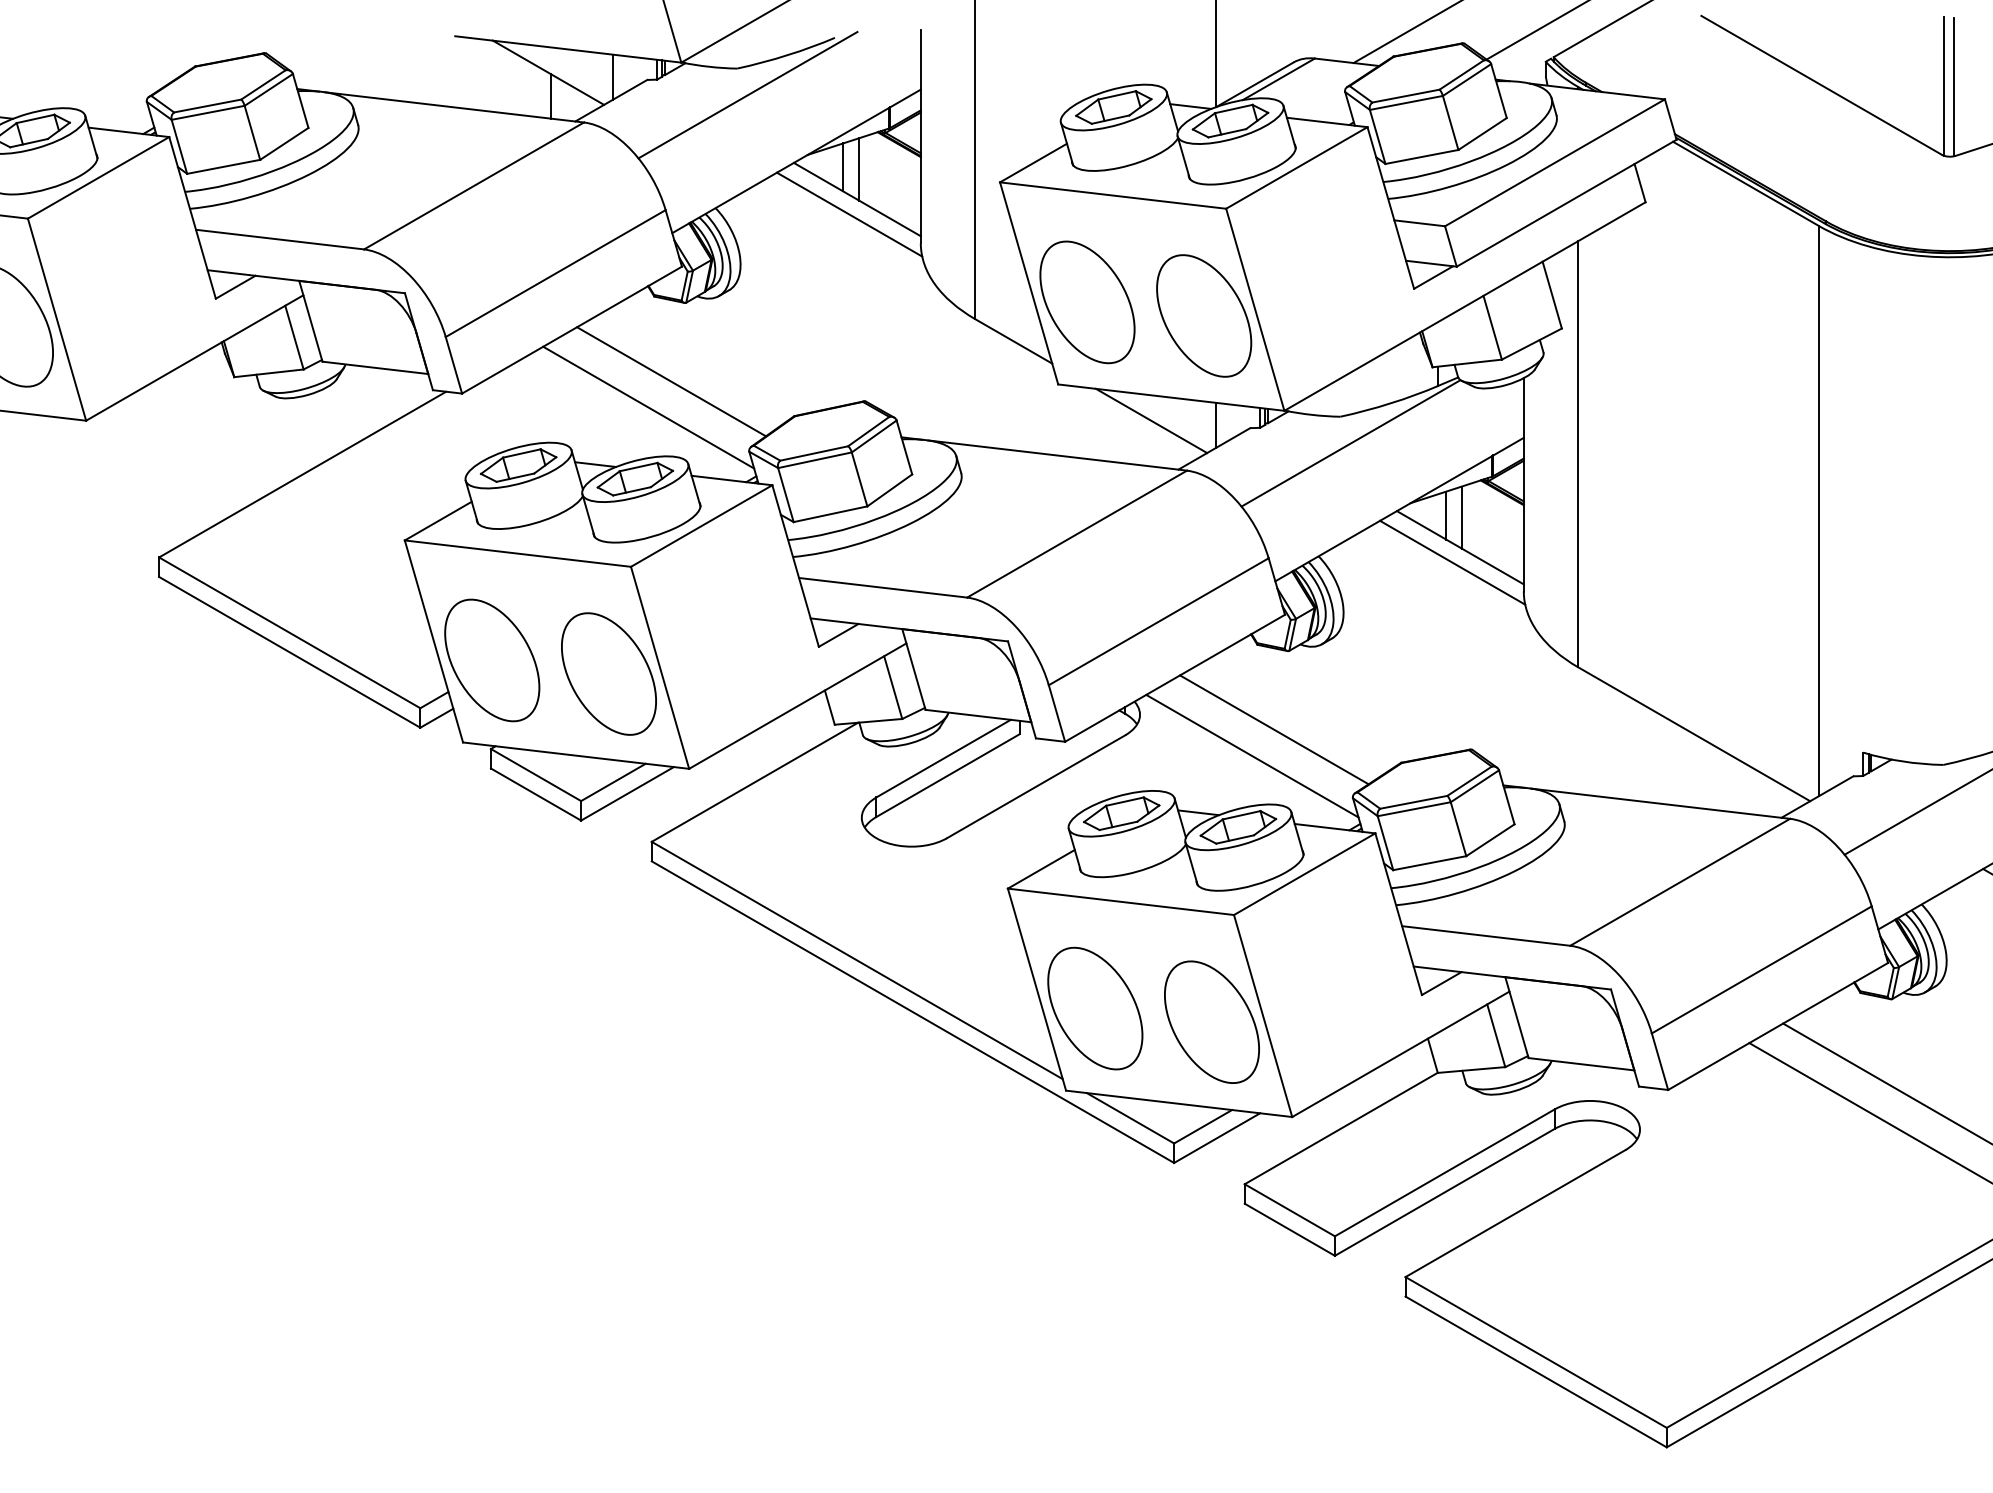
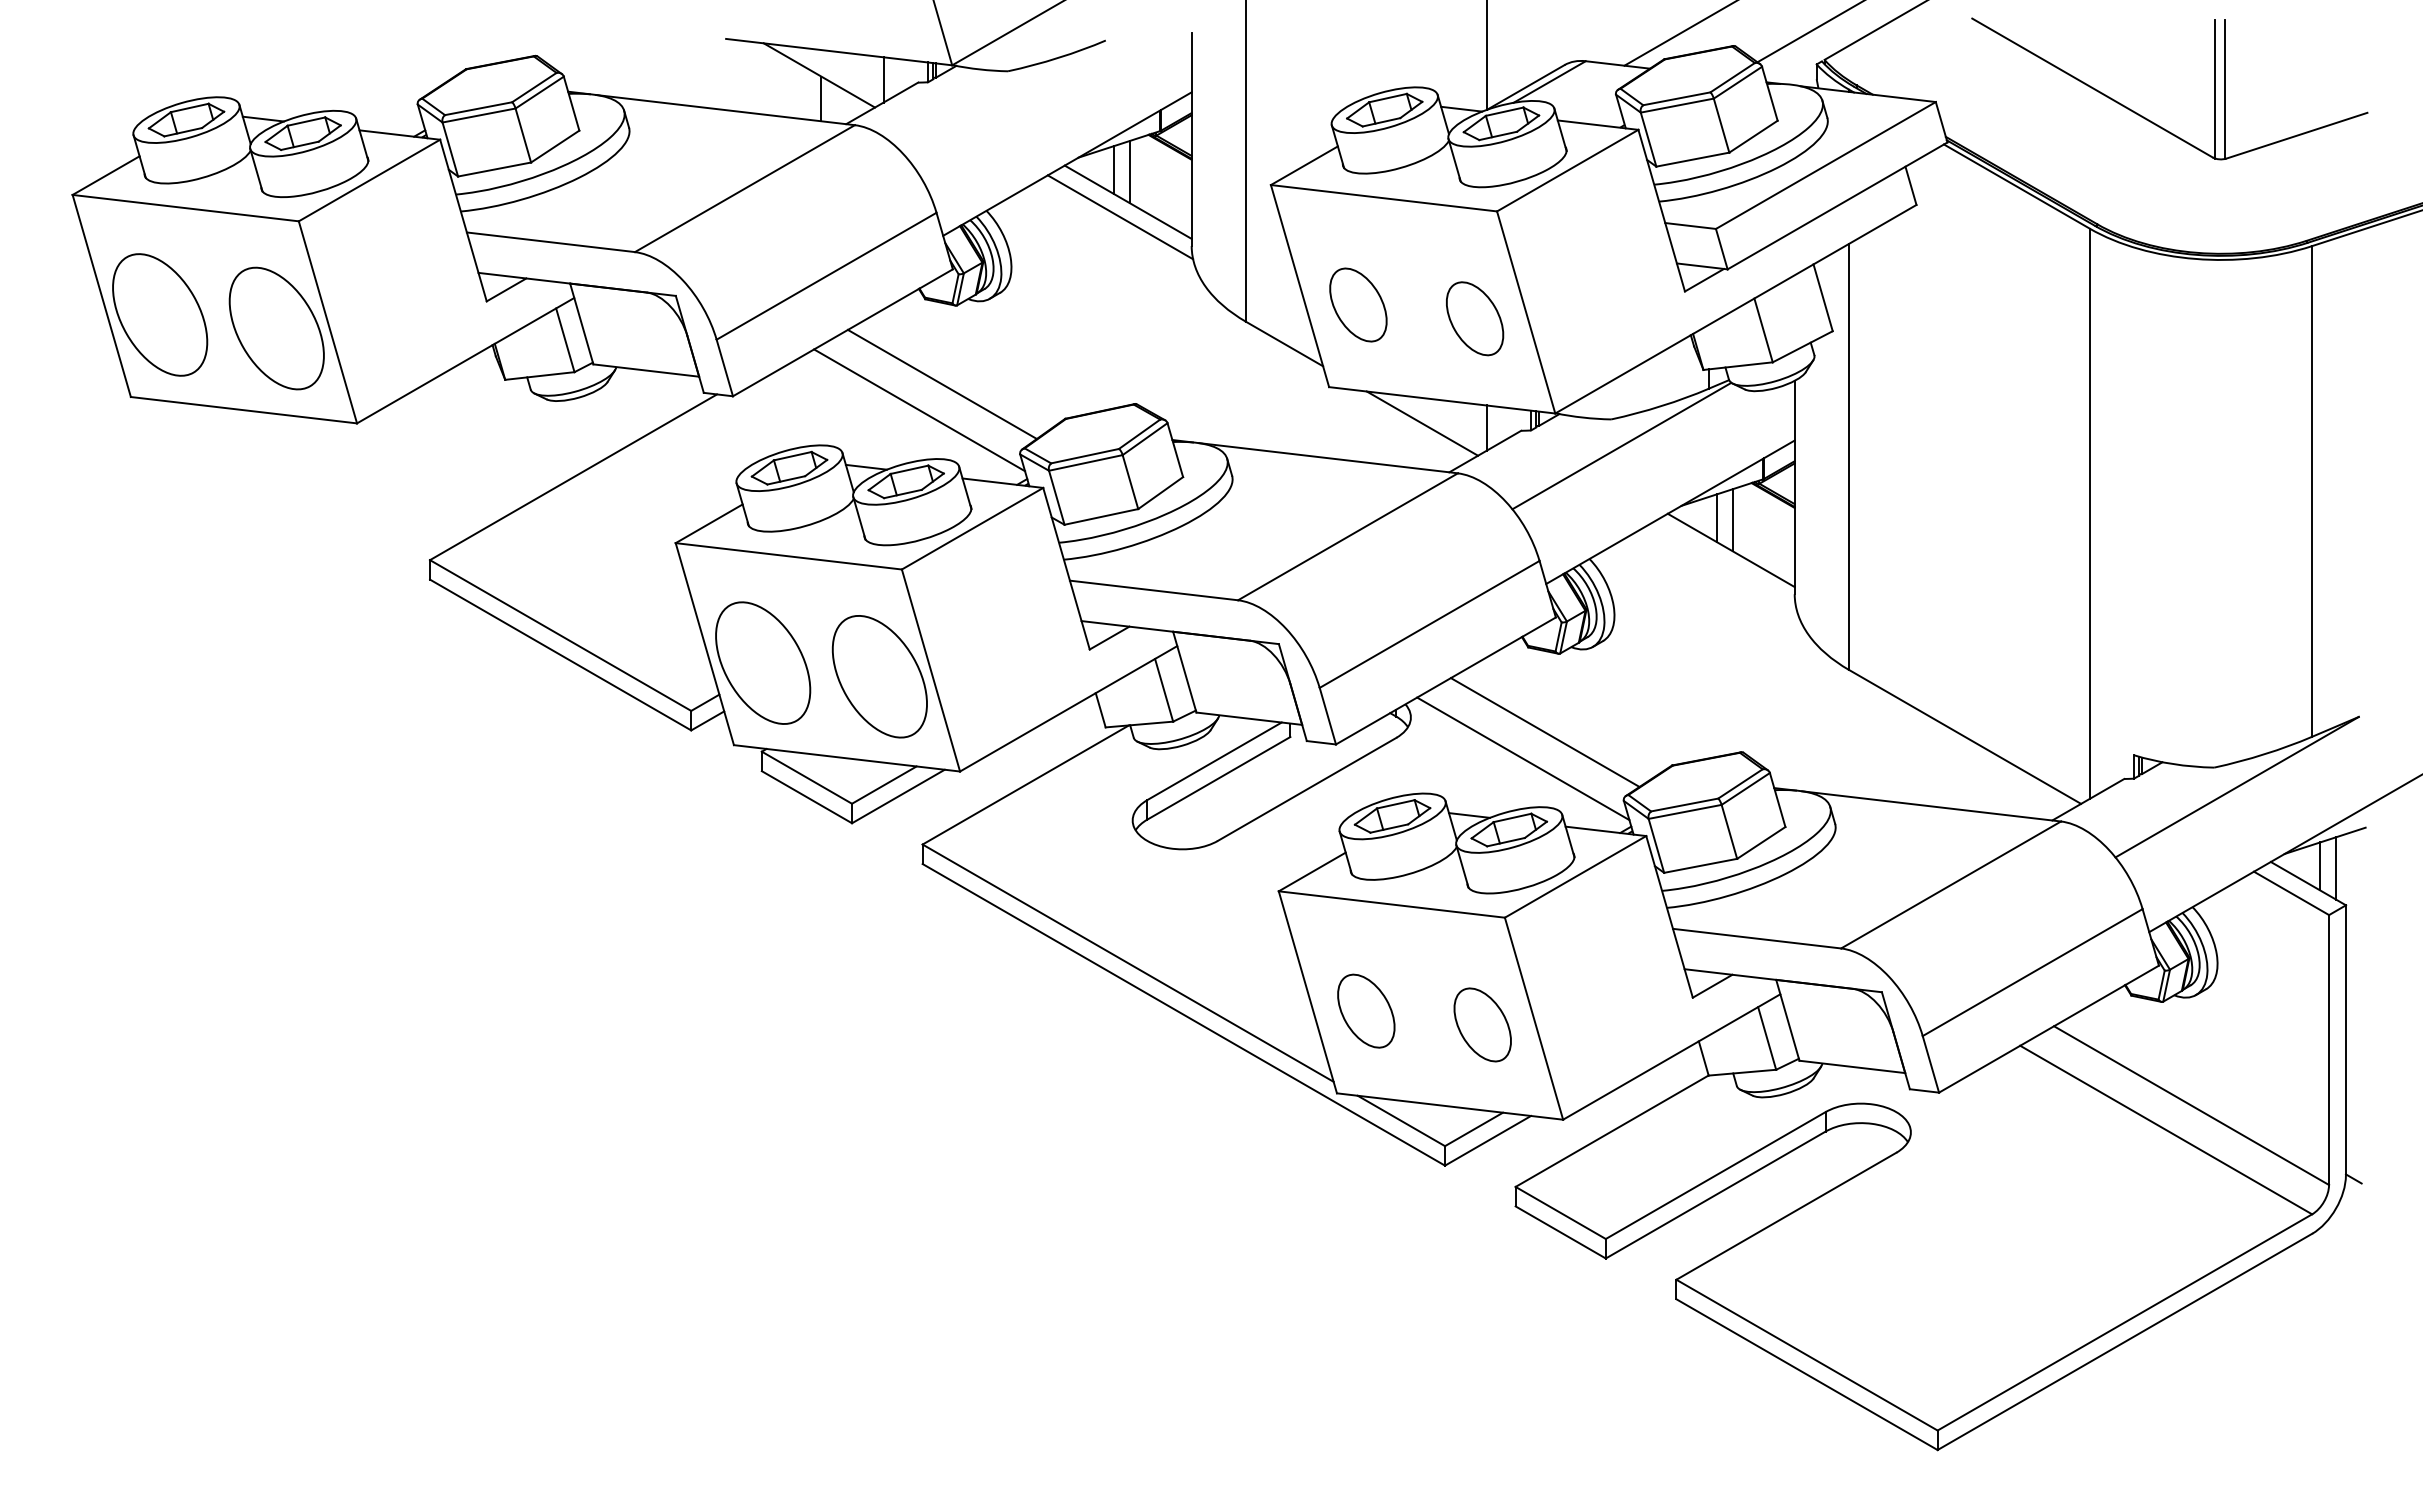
line: (747, 94) -> (1018, 97), removed
part: (1087, 301) -> (1358, 304), size x0.6
part: (1203, 315) -> (1474, 318), size x0.6
line: (1452, 562) -> (1723, 565), removed
part: (1095, 1007) -> (1366, 1010), size x0.6
part: (1211, 1021) -> (1482, 1024), size x0.6

